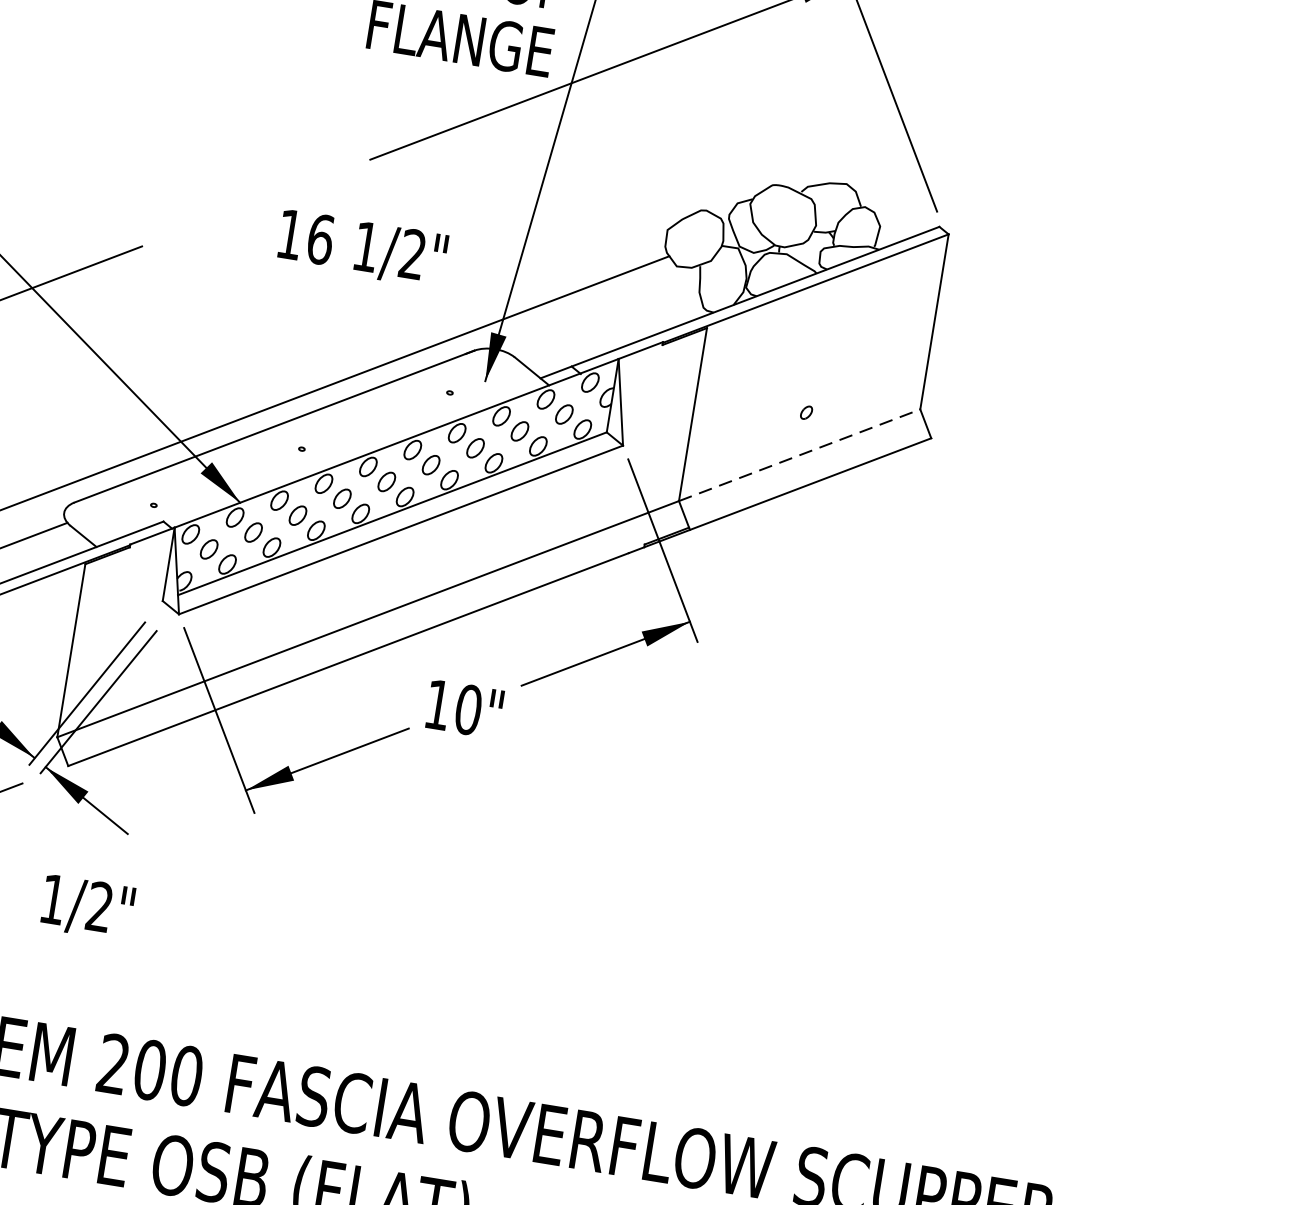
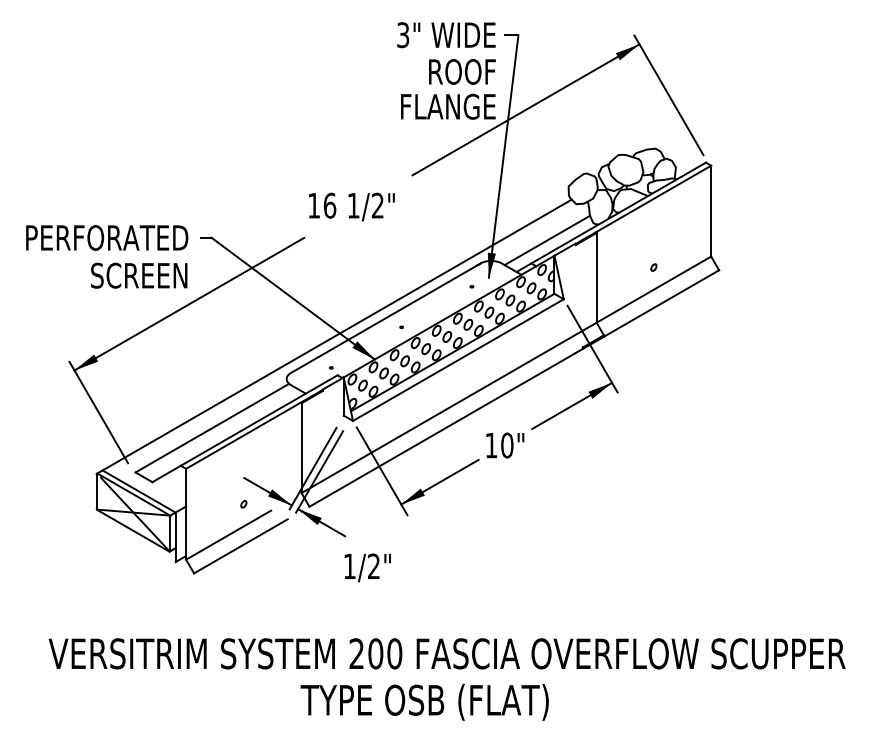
text: (361, 247) -> (351, 206), moved
line: (609, 327) -> (547, 240), added
line: (800, 455) -> (654, 289), dashed -> solid
text: (87, 906) -> (367, 567), moved

